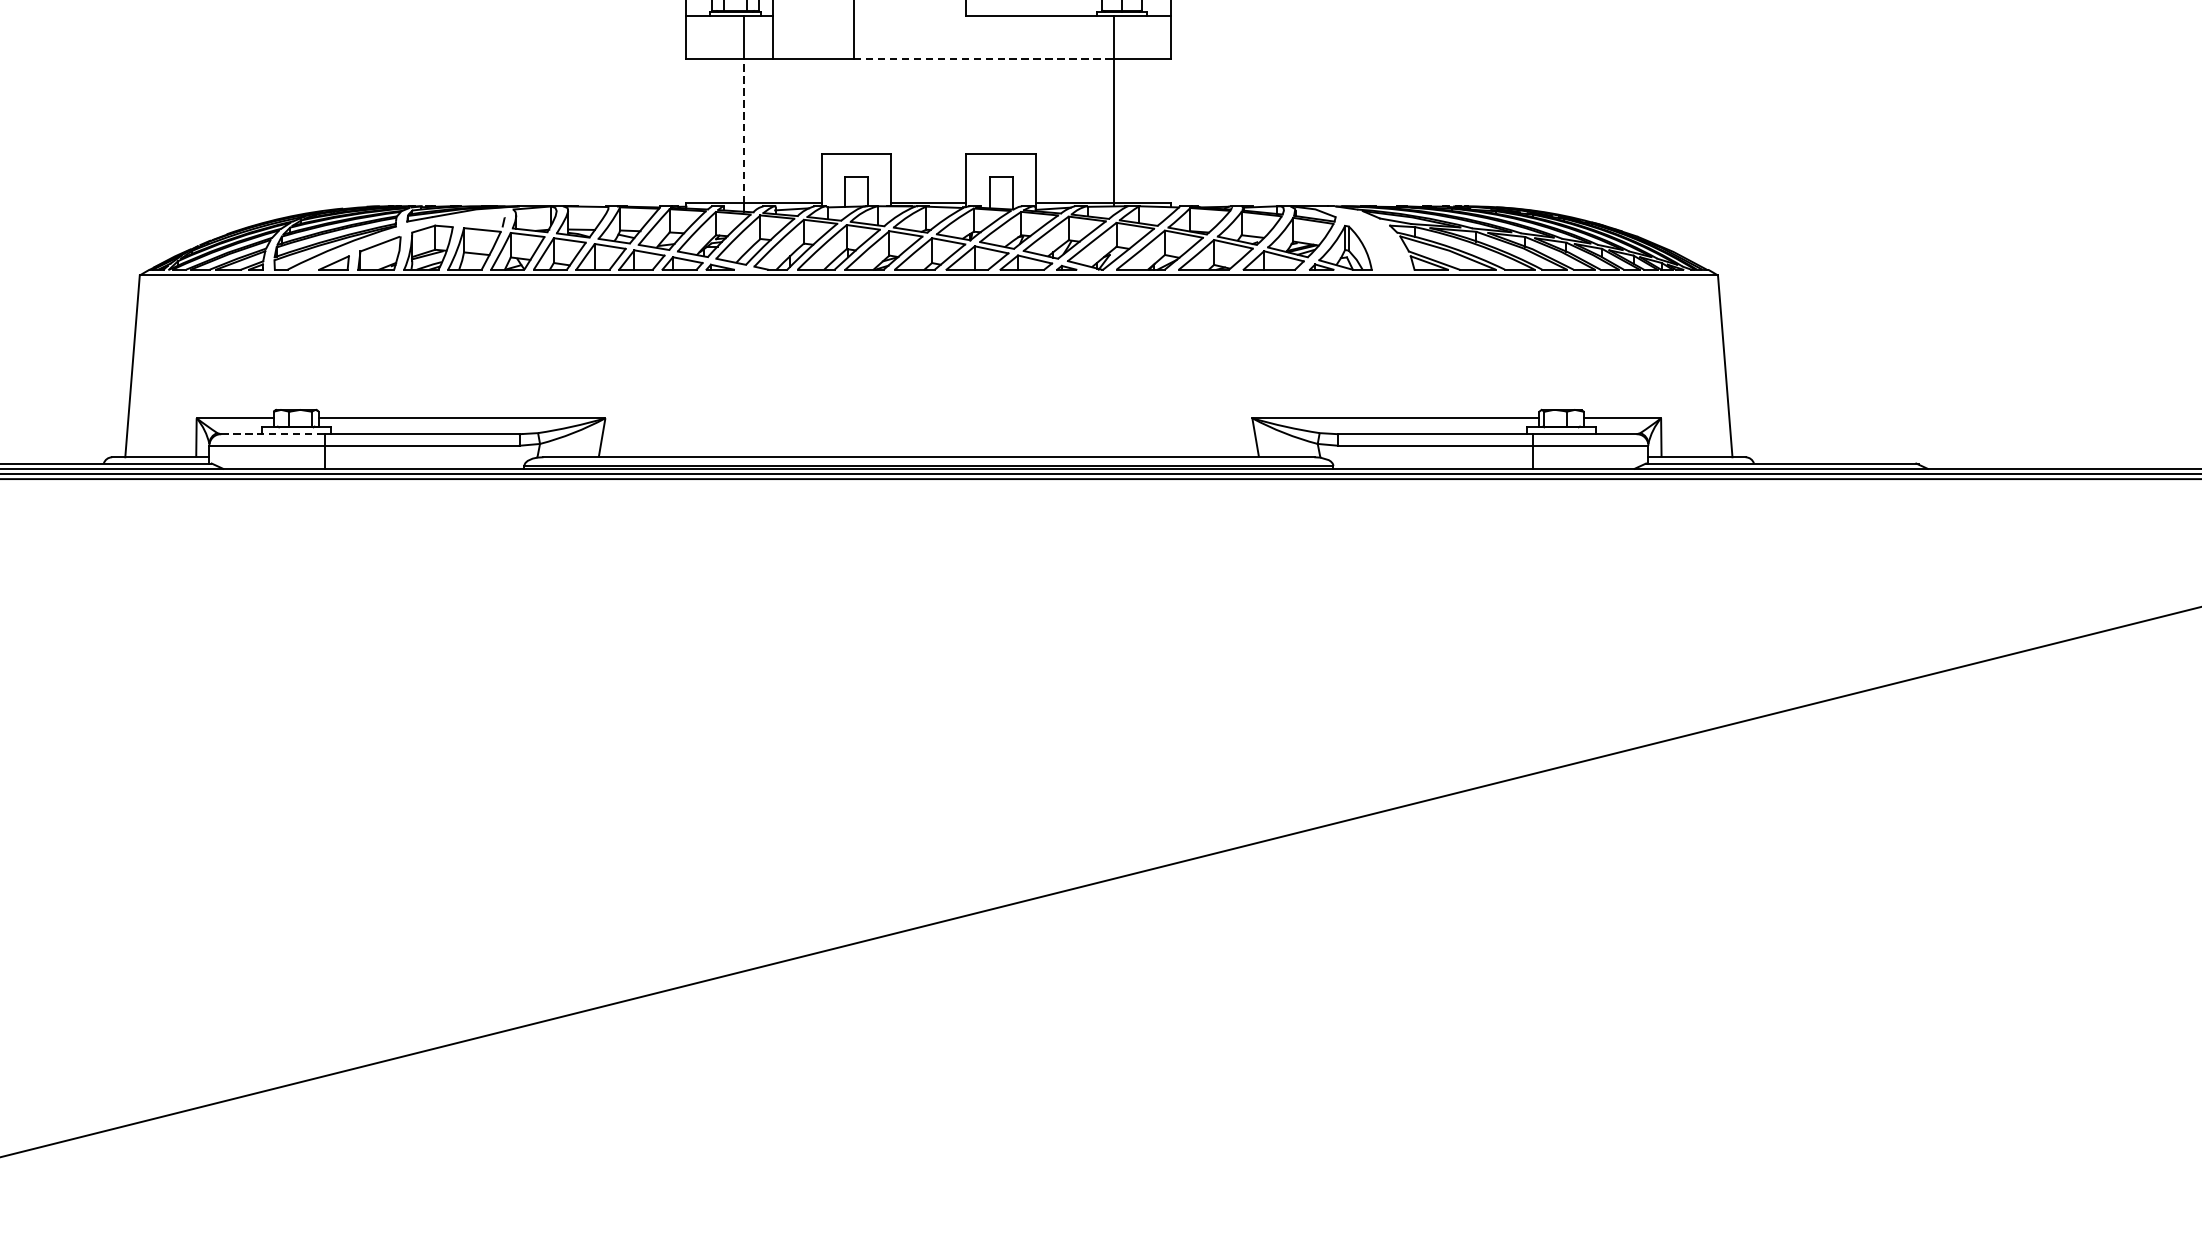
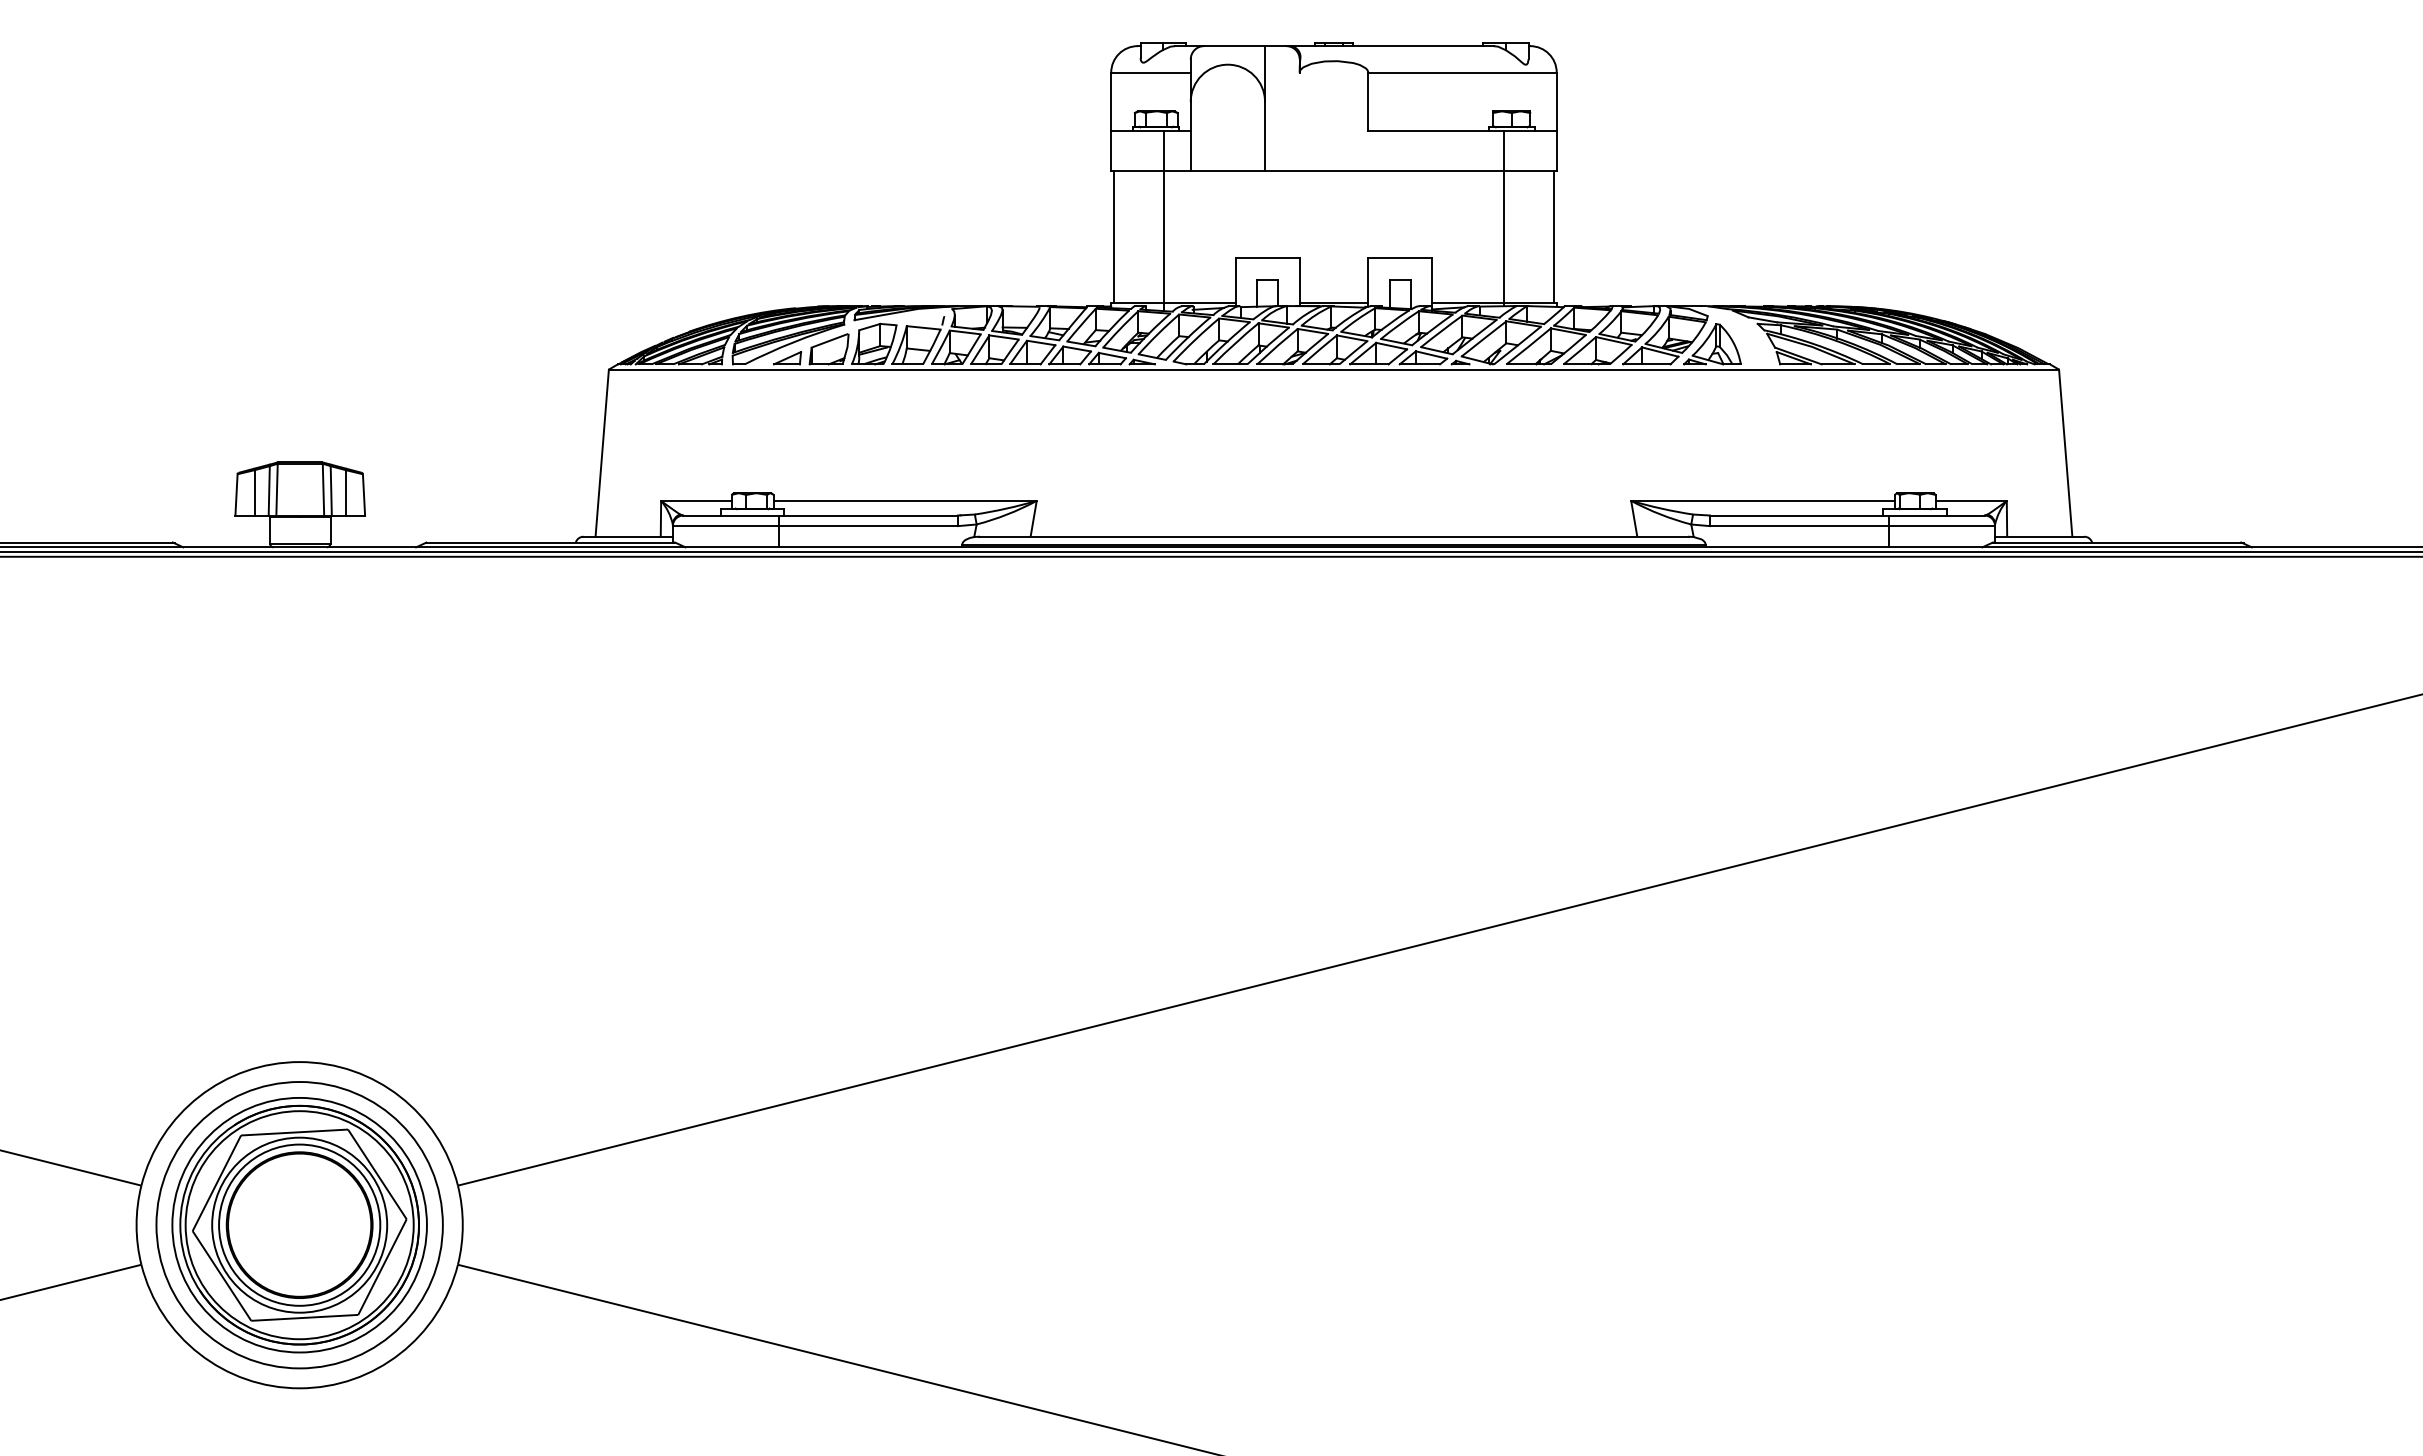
line: (983, 58) -> (1384, 170), dashed -> solid
line: (688, 130) -> (1113, 236), added
line: (744, 130) -> (1164, 236), dashed -> solid
line: (1168, 130) -> (1554, 236), added
line: (273, 434) -> (731, 515), dashed -> solid

